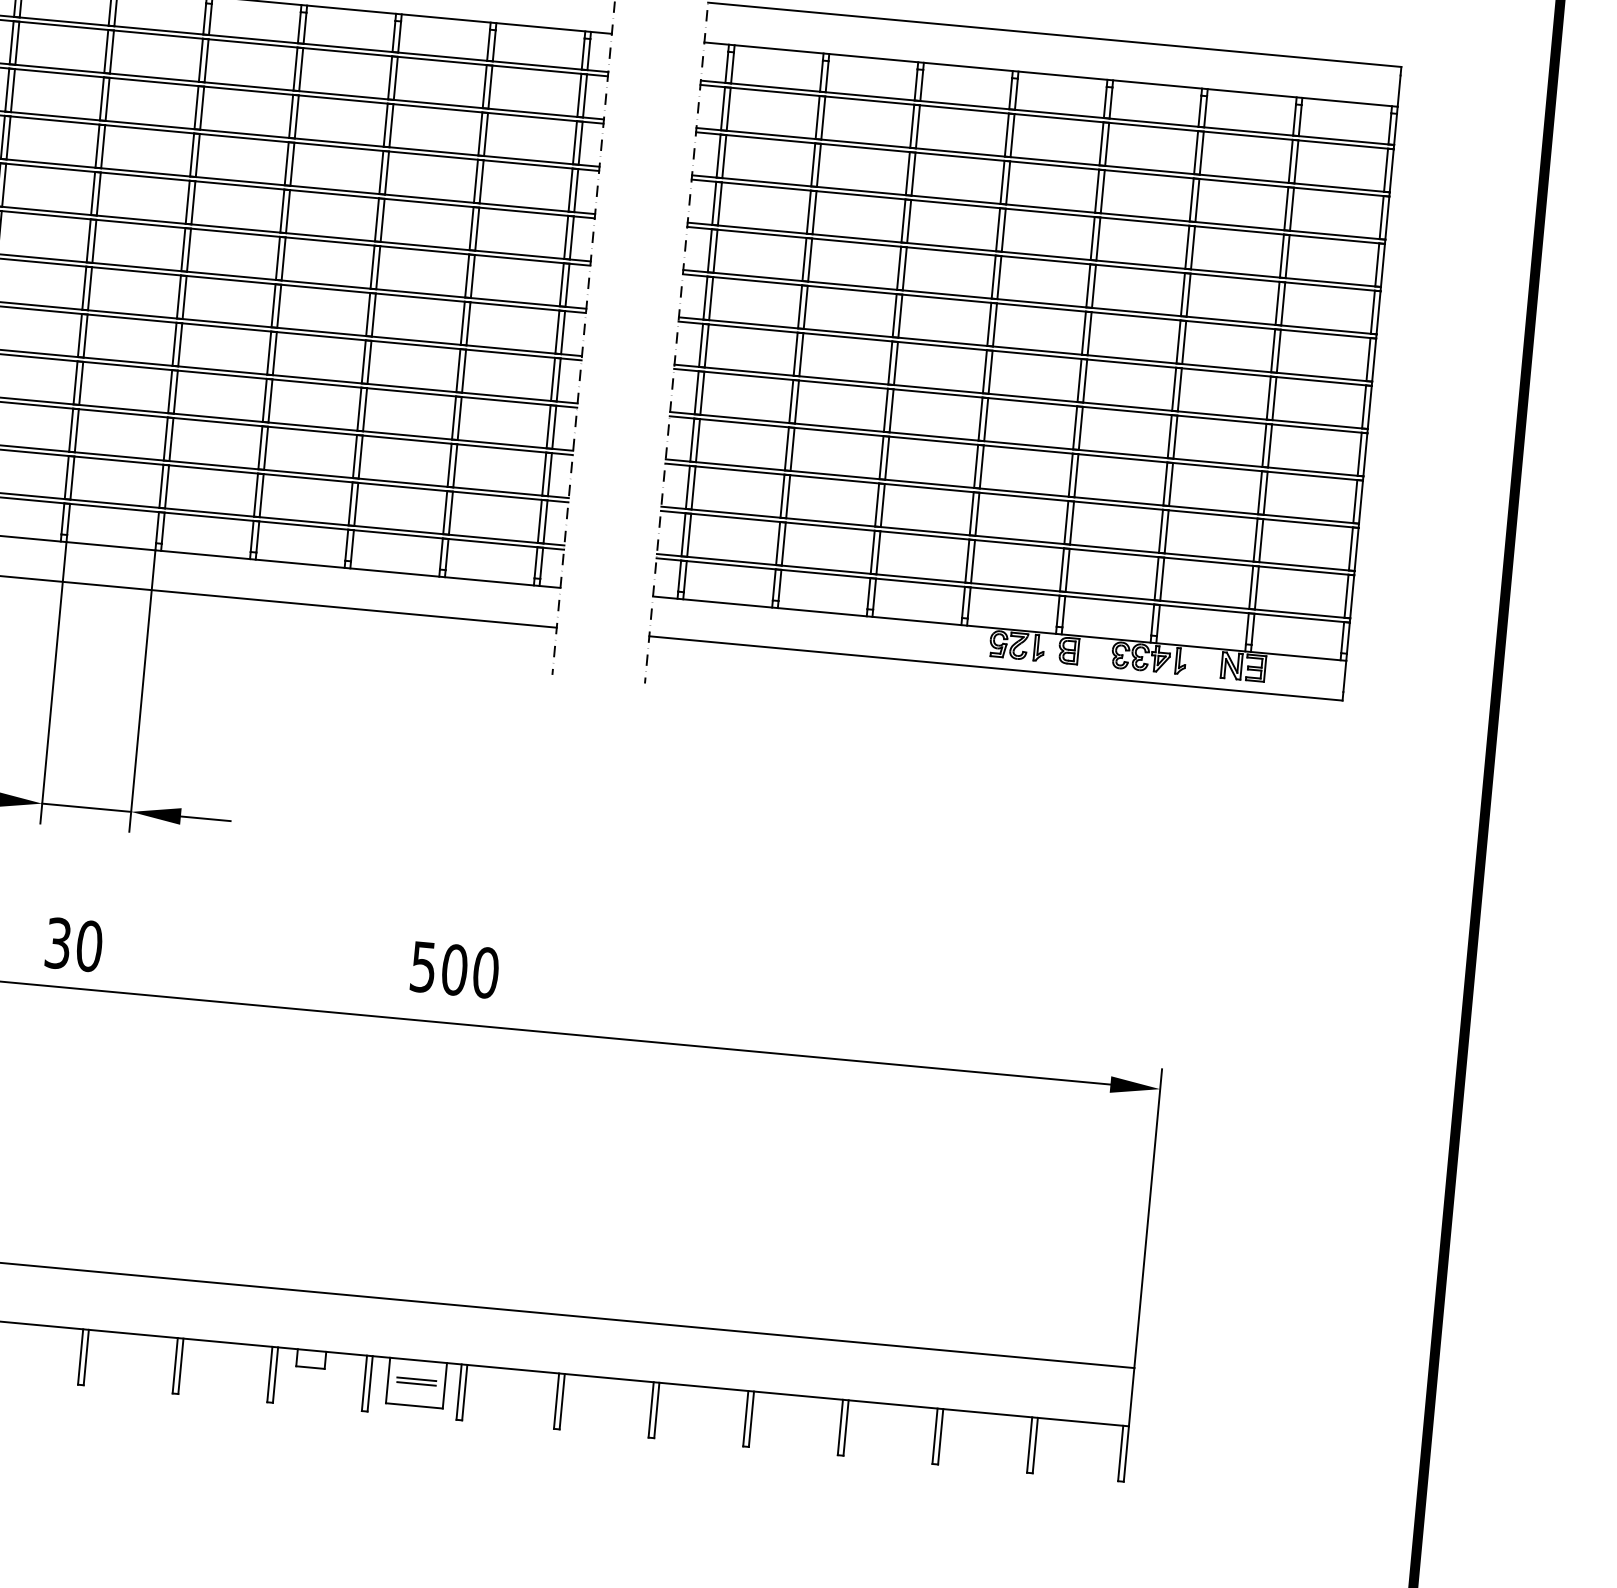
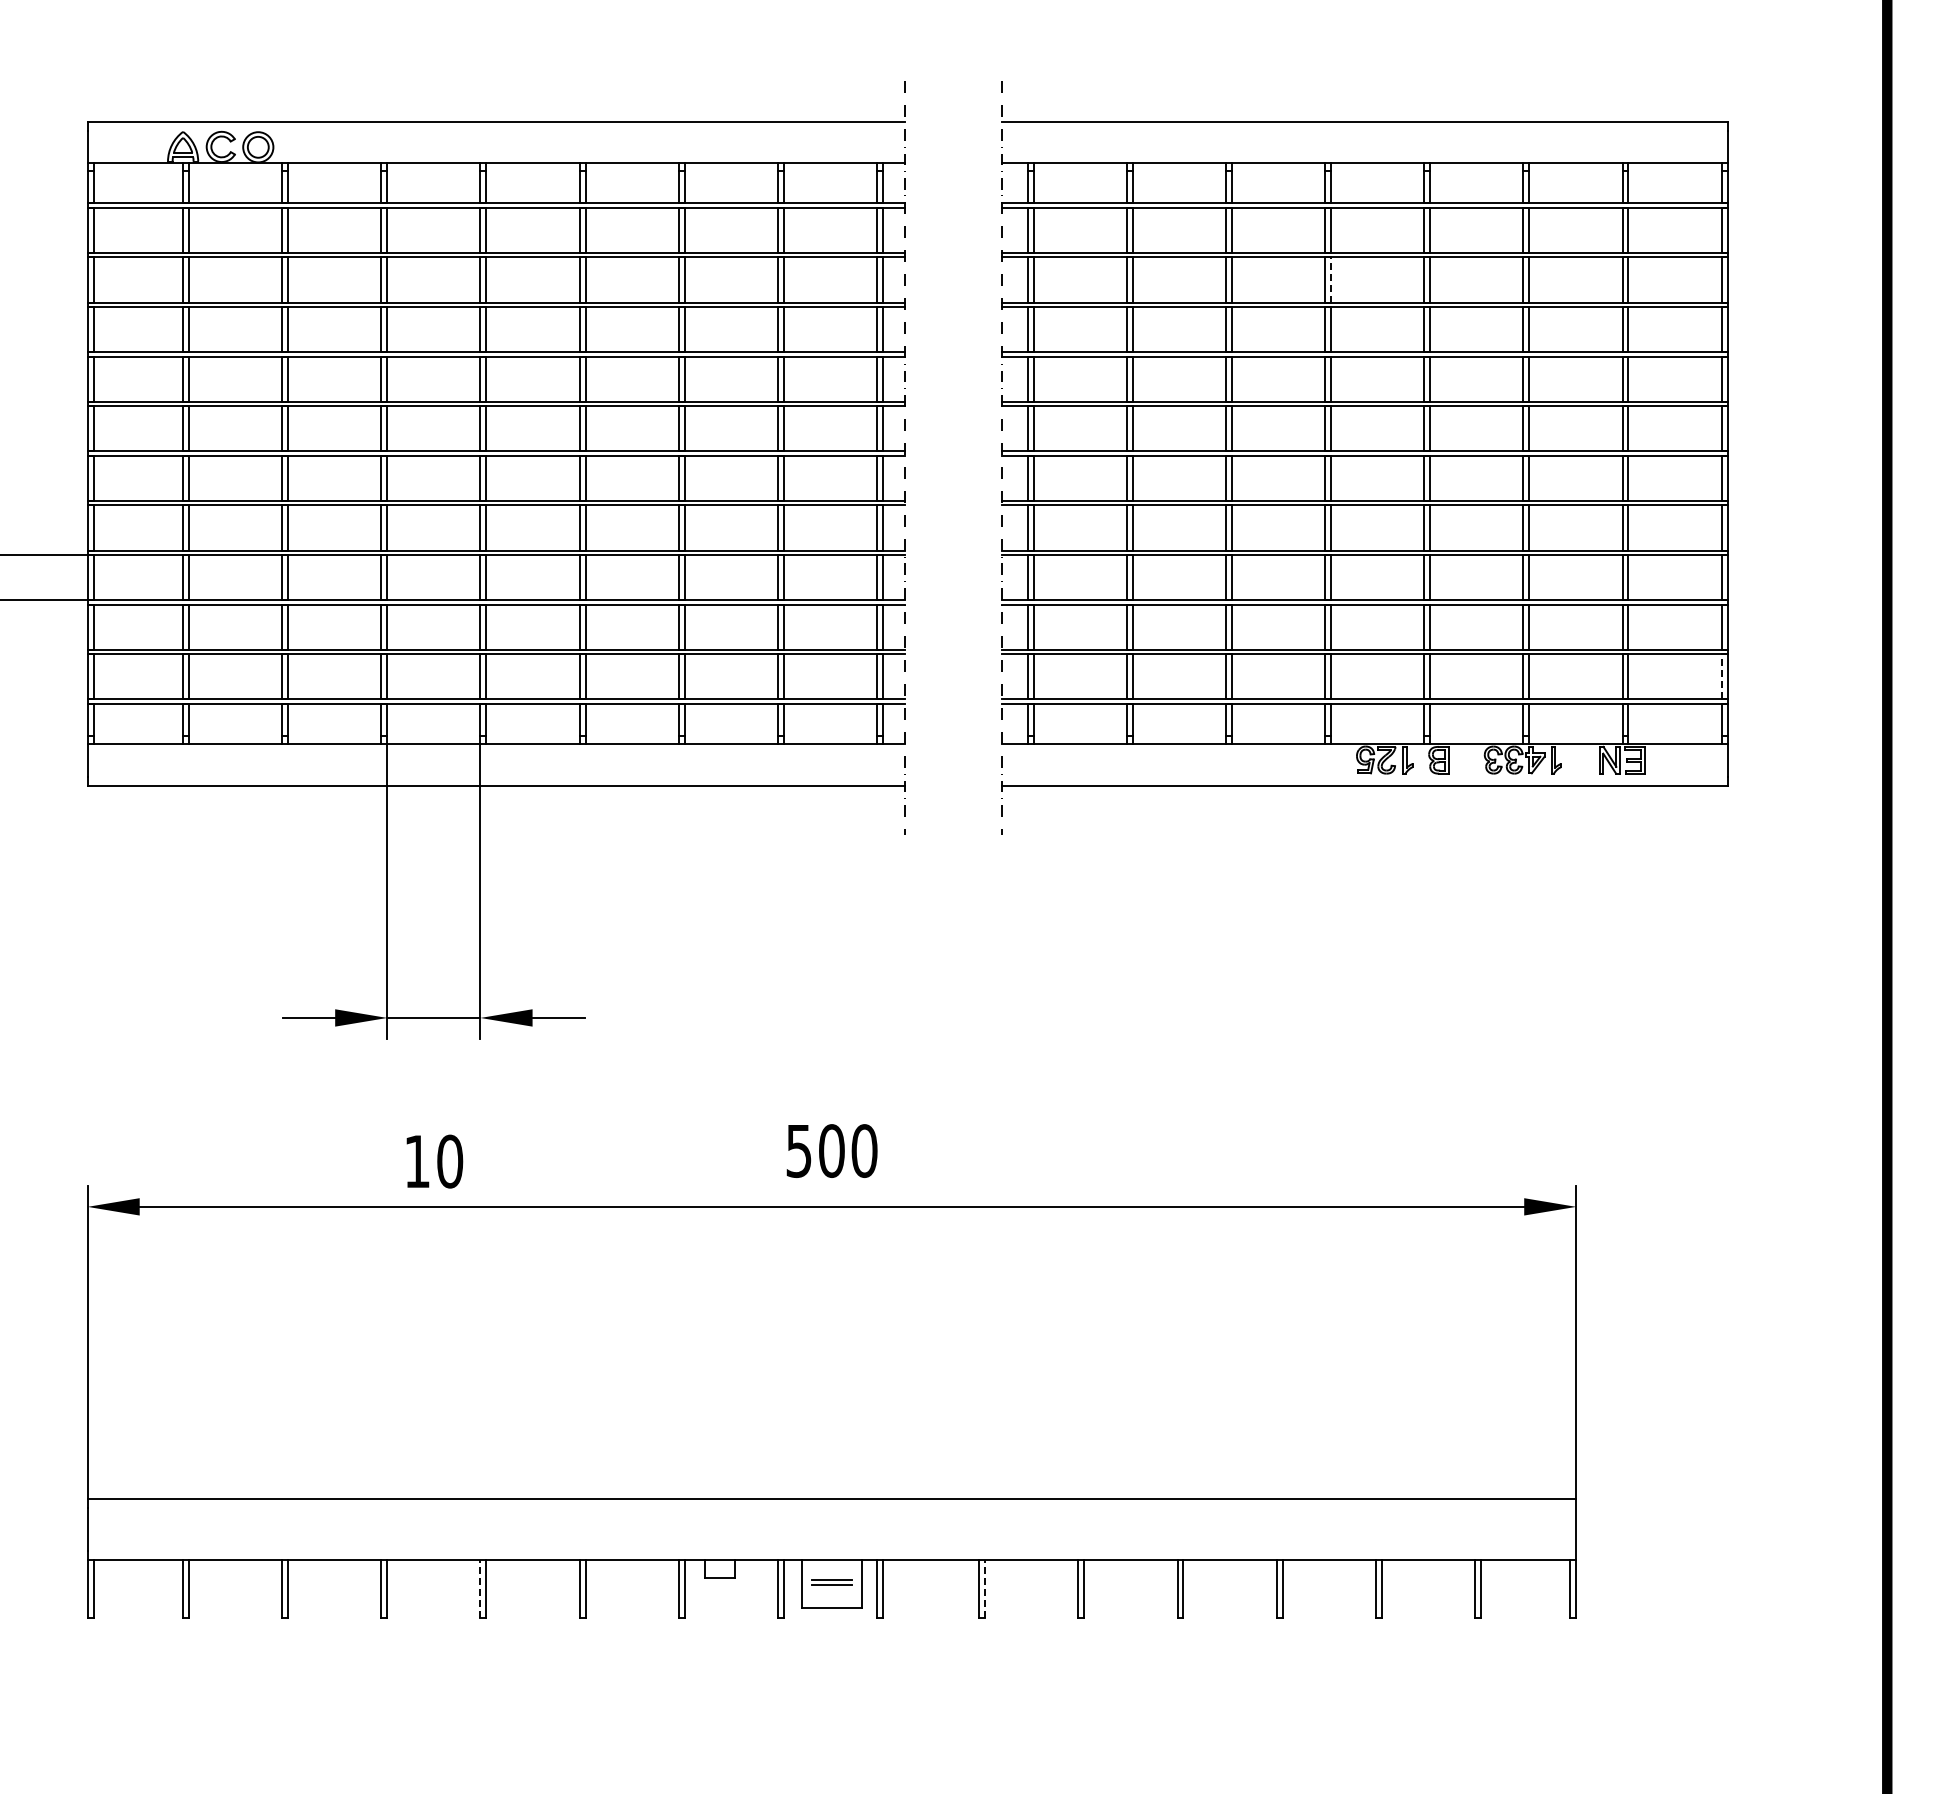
line: (1008, 182) -> (1331, 279), solid -> dashed
line: (1346, 595) -> (1722, 676), solid -> dashed
text: (58, 943) -> (417, 1161), 30 -> 10
line: (80, 1356) -> (480, 1588), solid -> dashed
line: (562, 1401) -> (985, 1588), solid -> dashed

